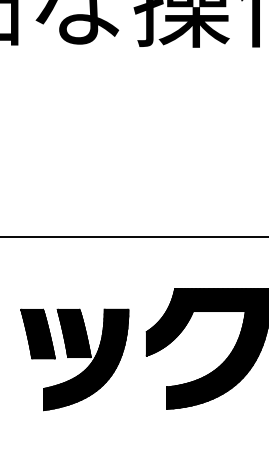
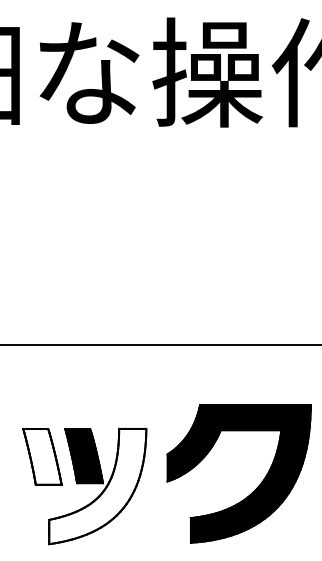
fill: (38, 333) -> (42, 456), removed
fill: (85, 359) -> (97, 486), removed

